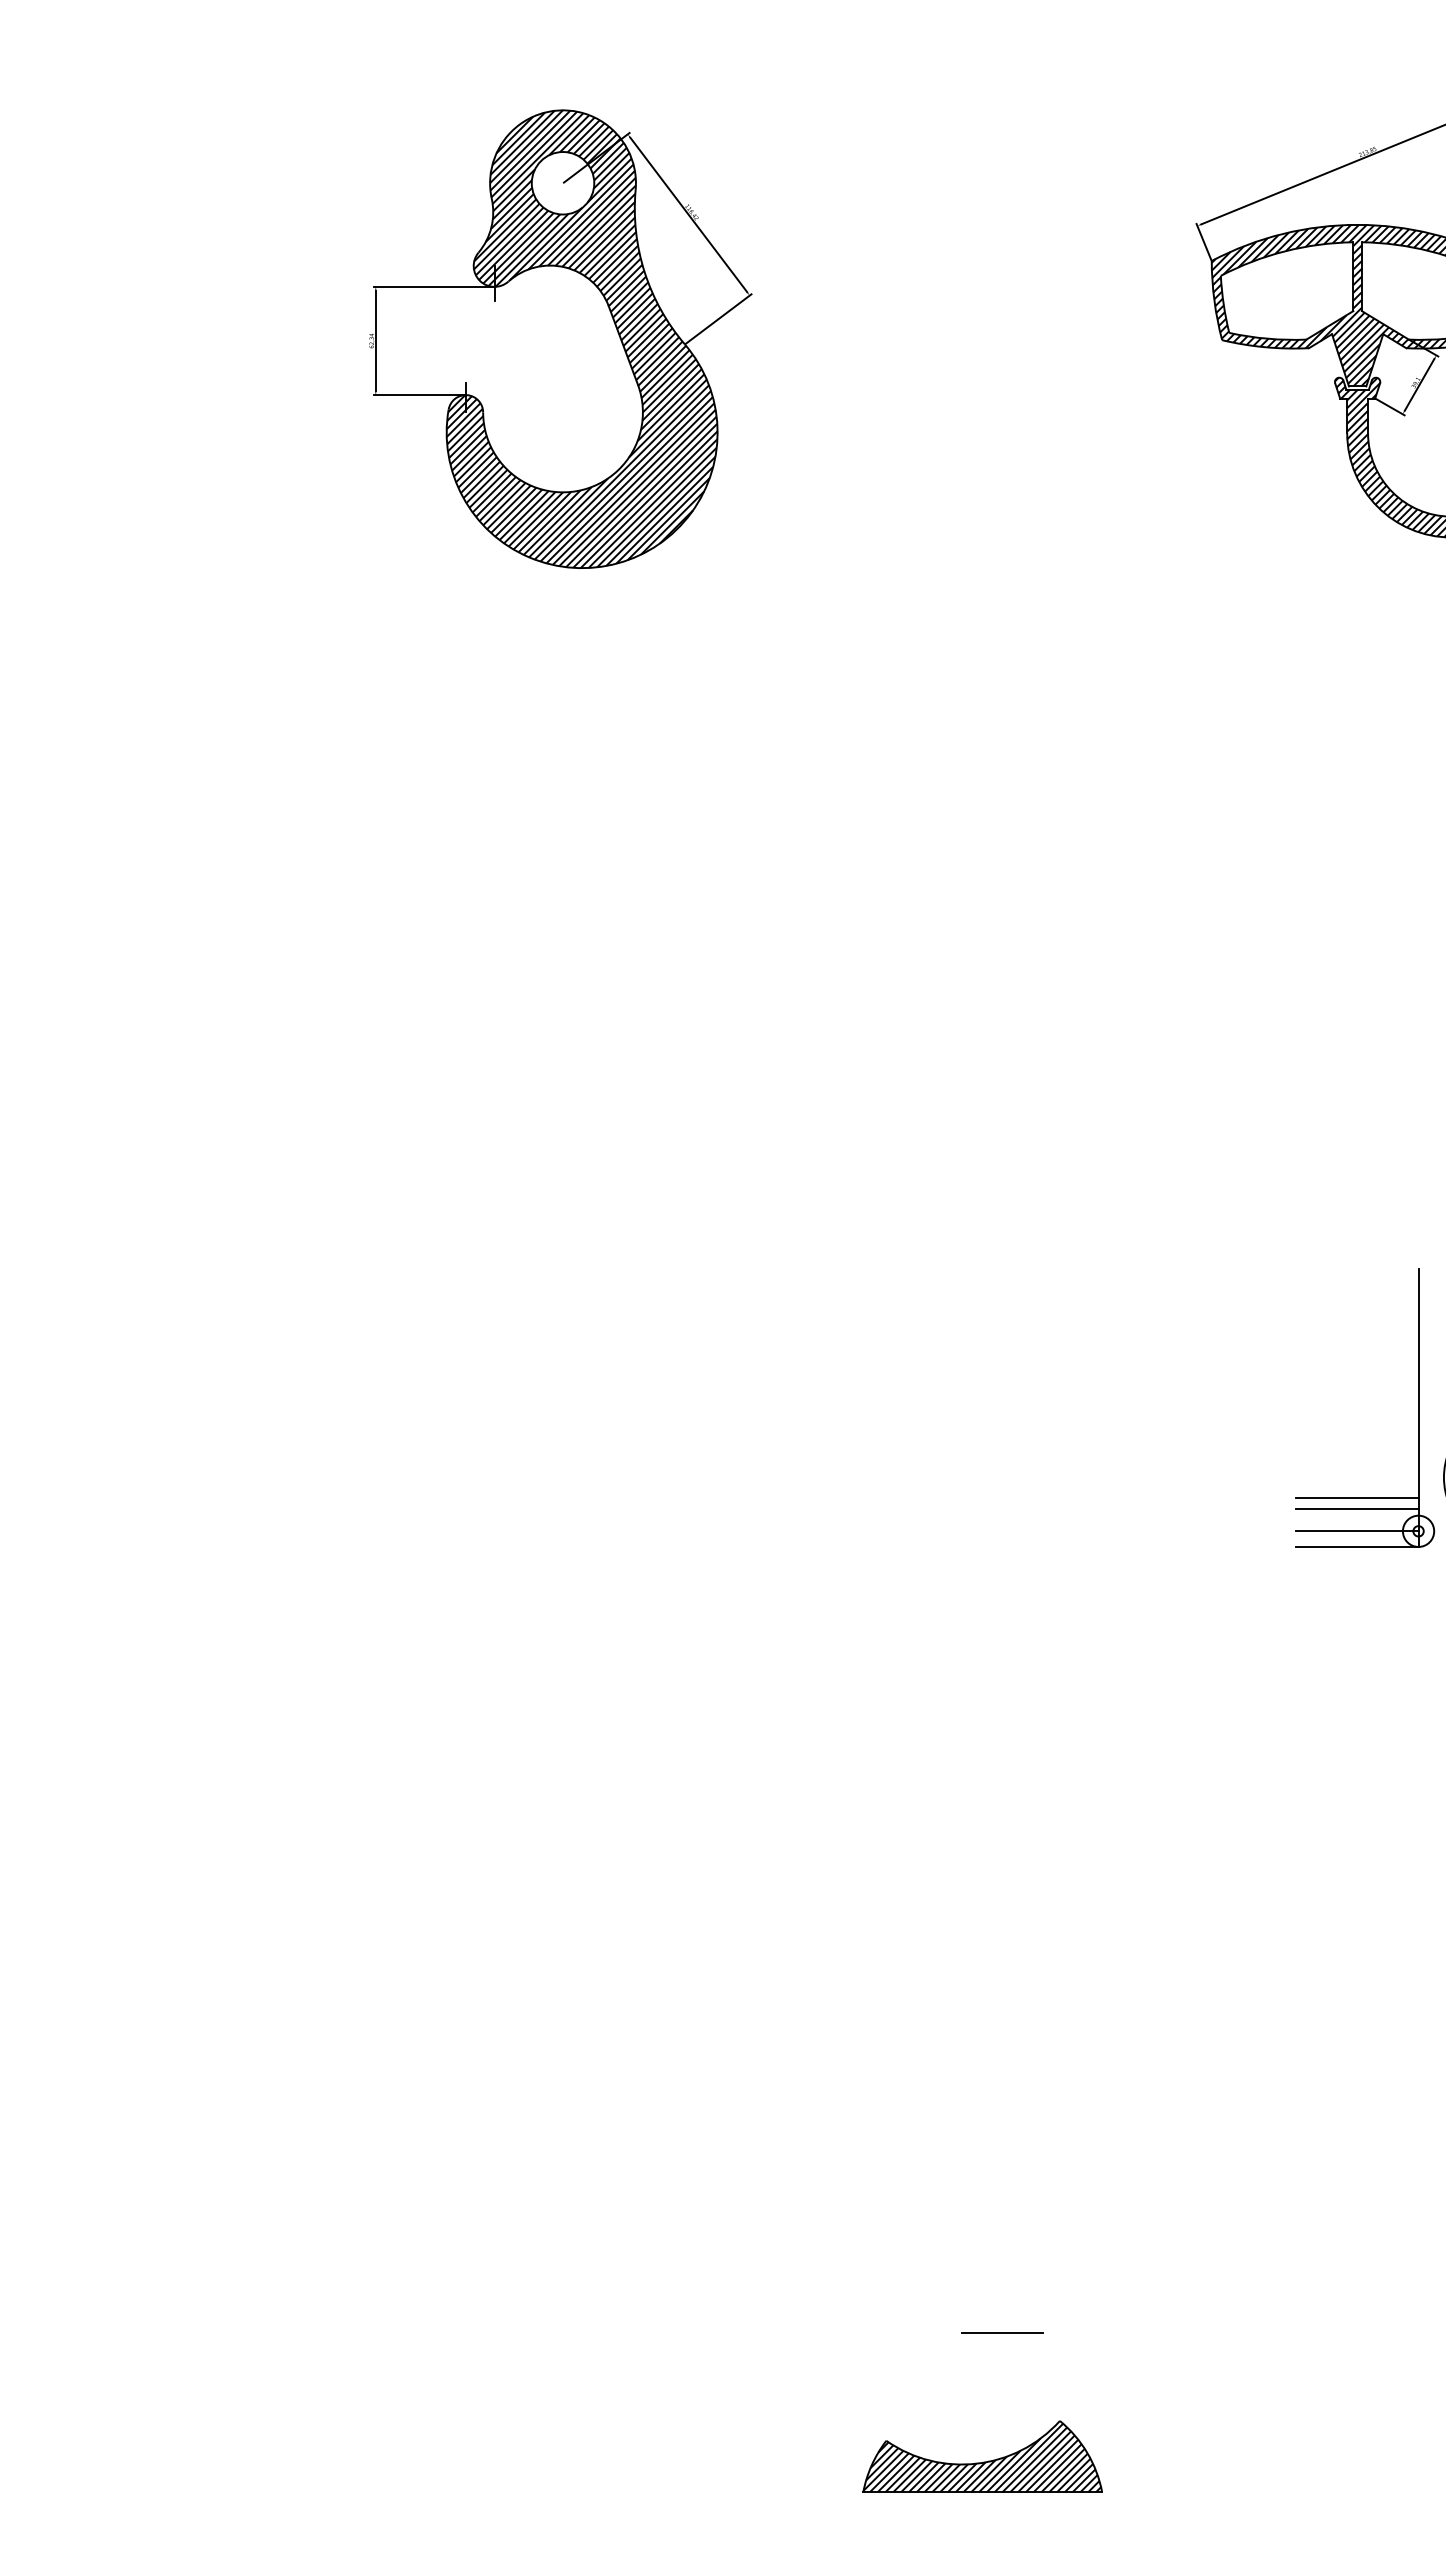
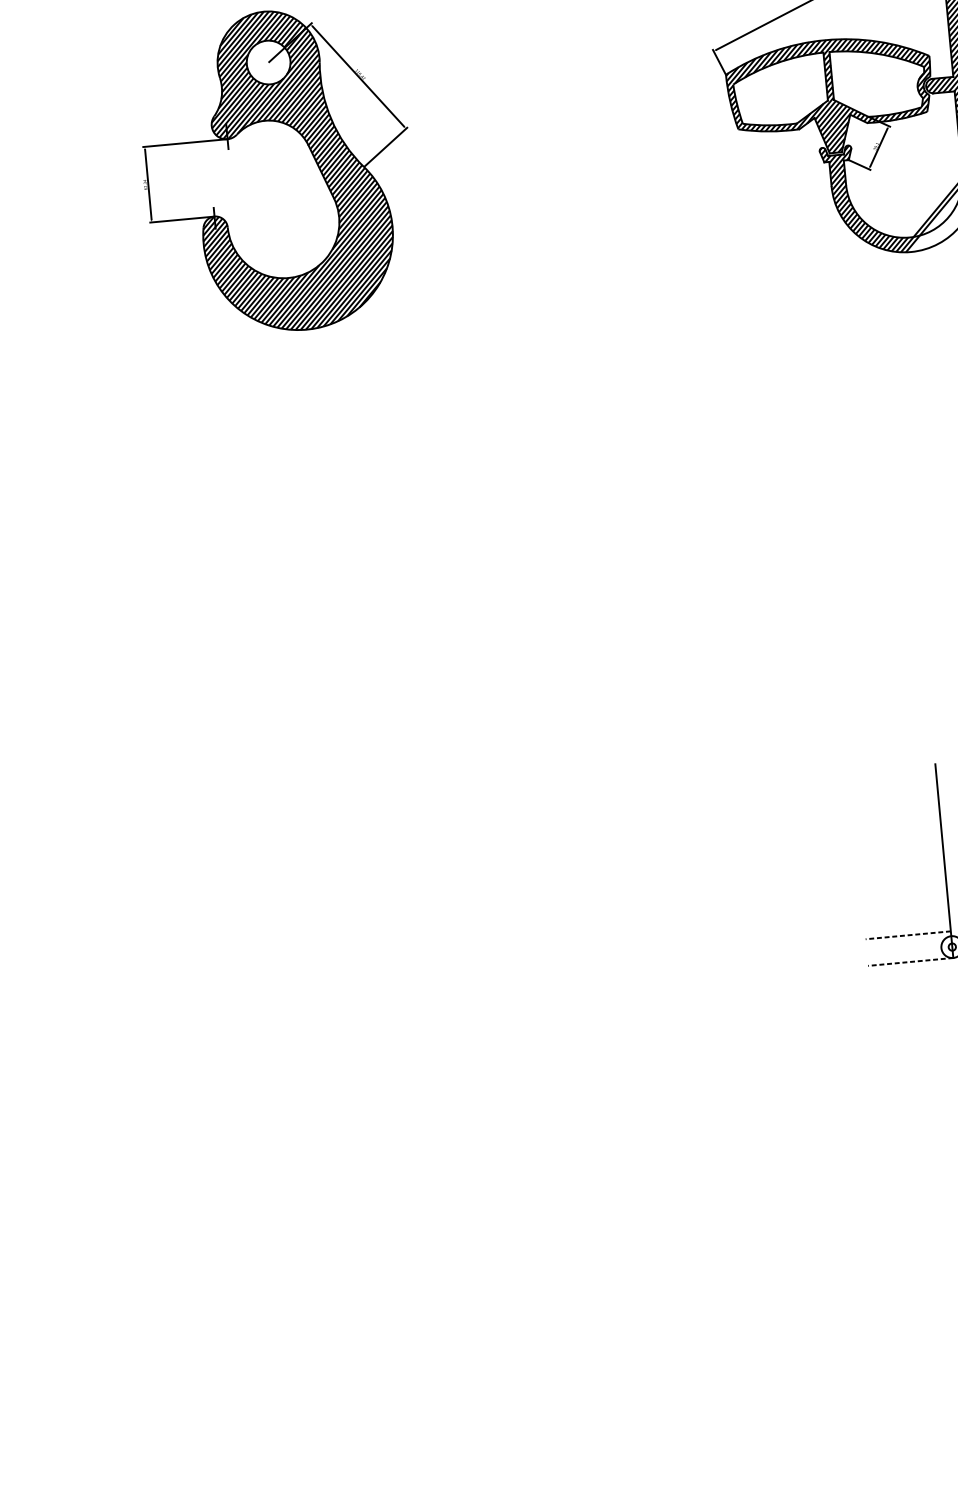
line: (1357, 1498) -> (907, 928), removed
line: (1356, 1508) -> (907, 935), solid -> dashed
line: (1357, 1531) -> (909, 951), removed
line: (1356, 1546) -> (910, 961), solid -> dashed

